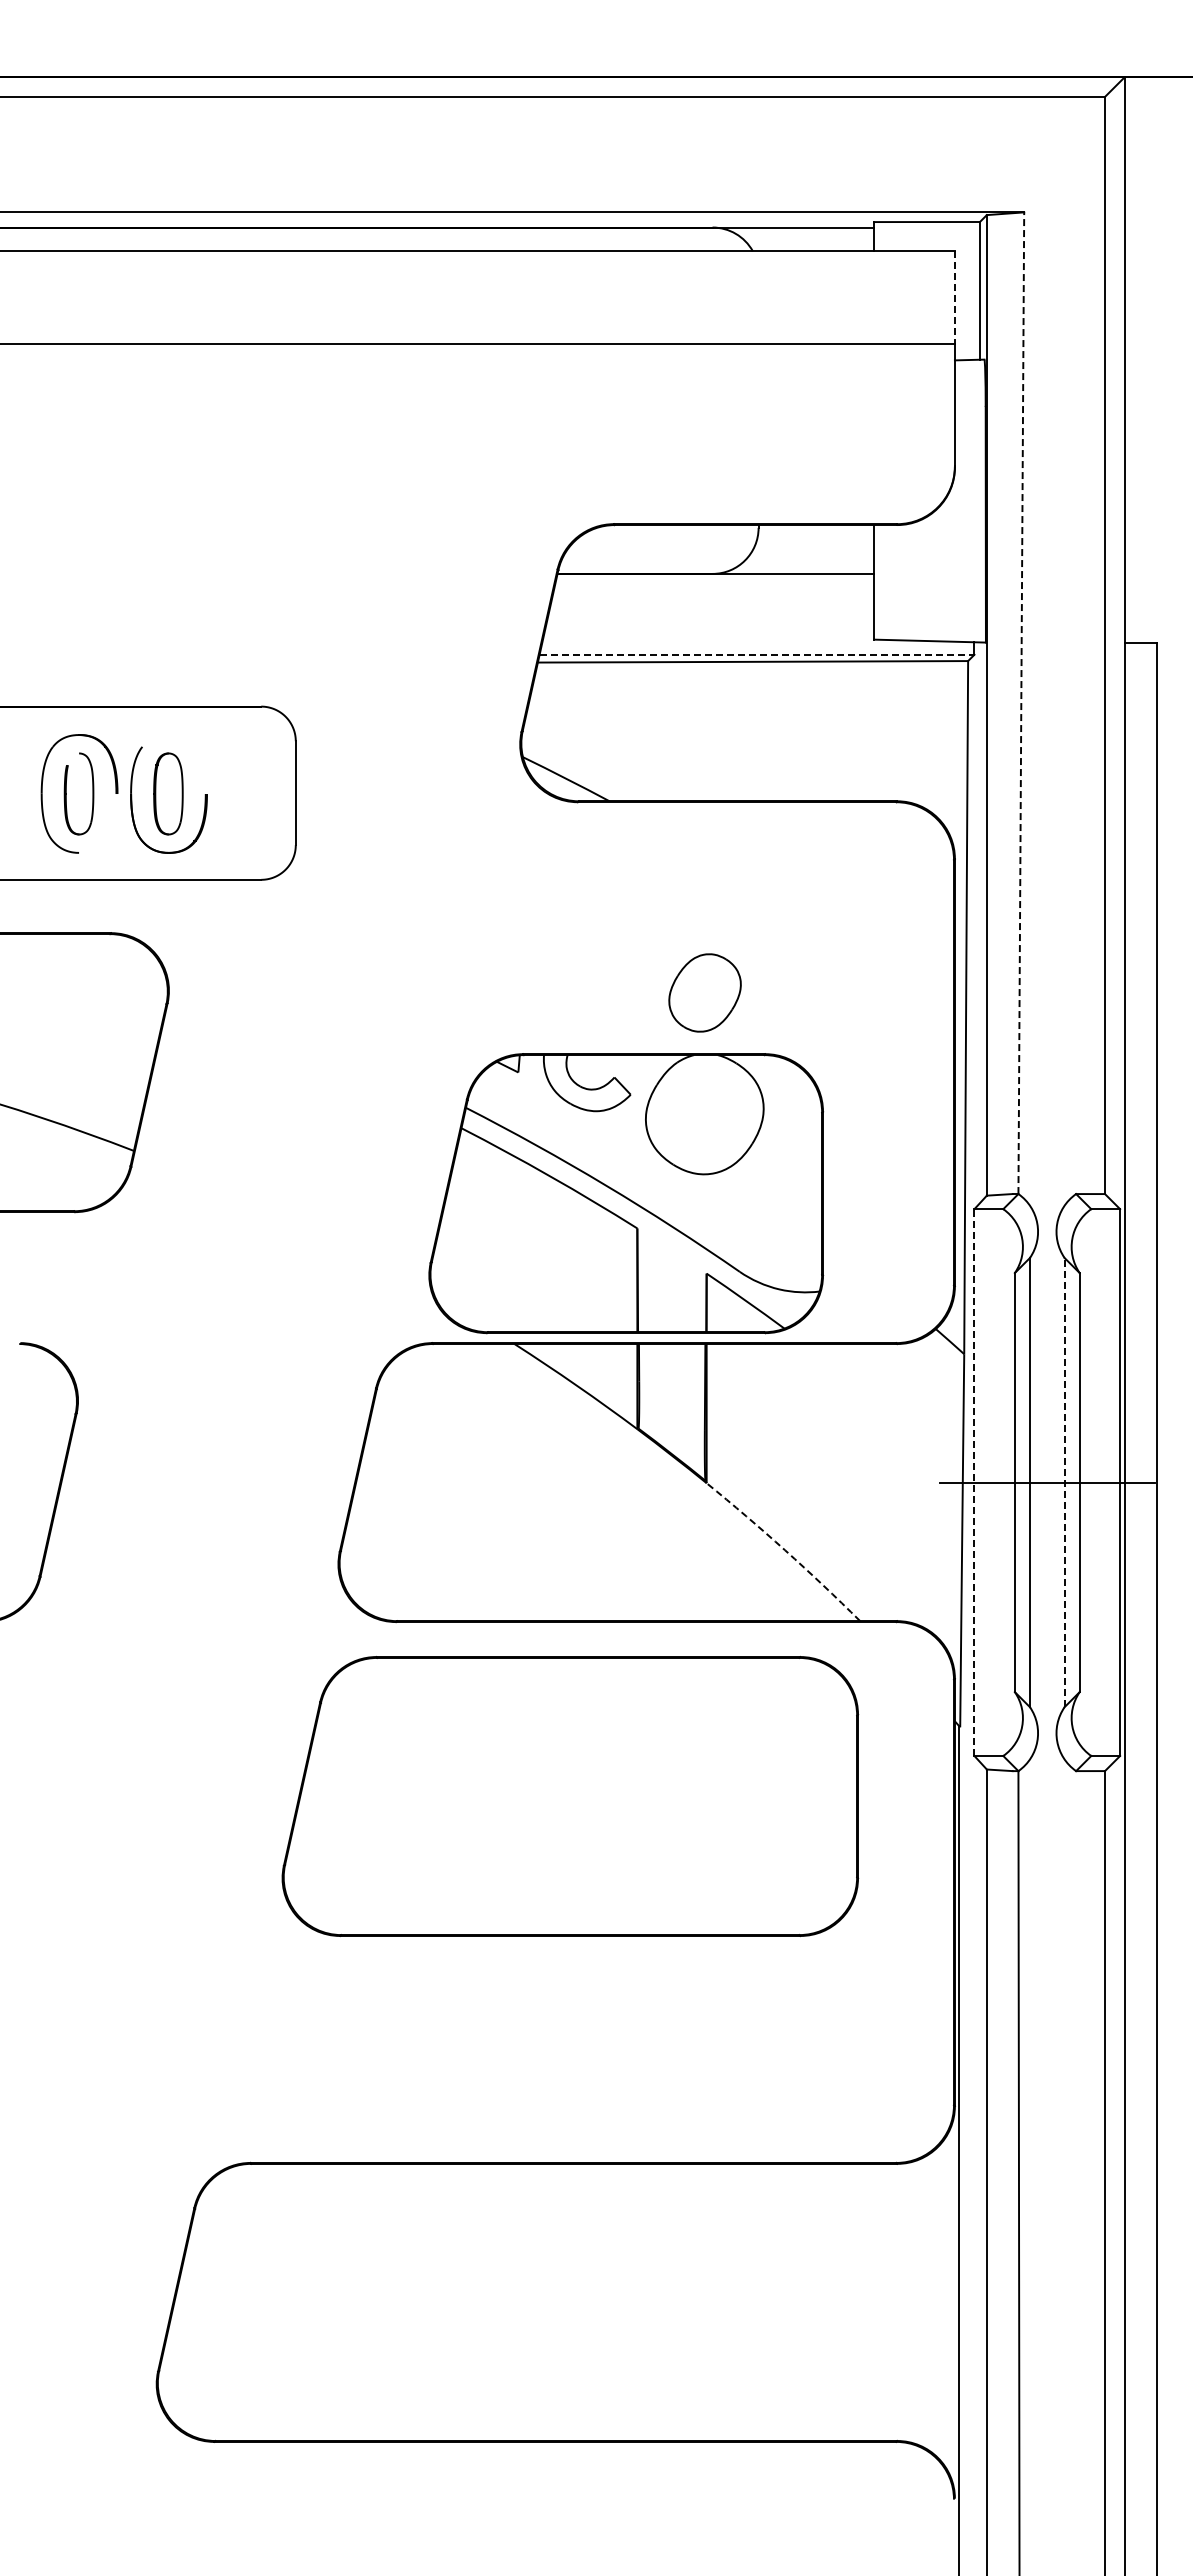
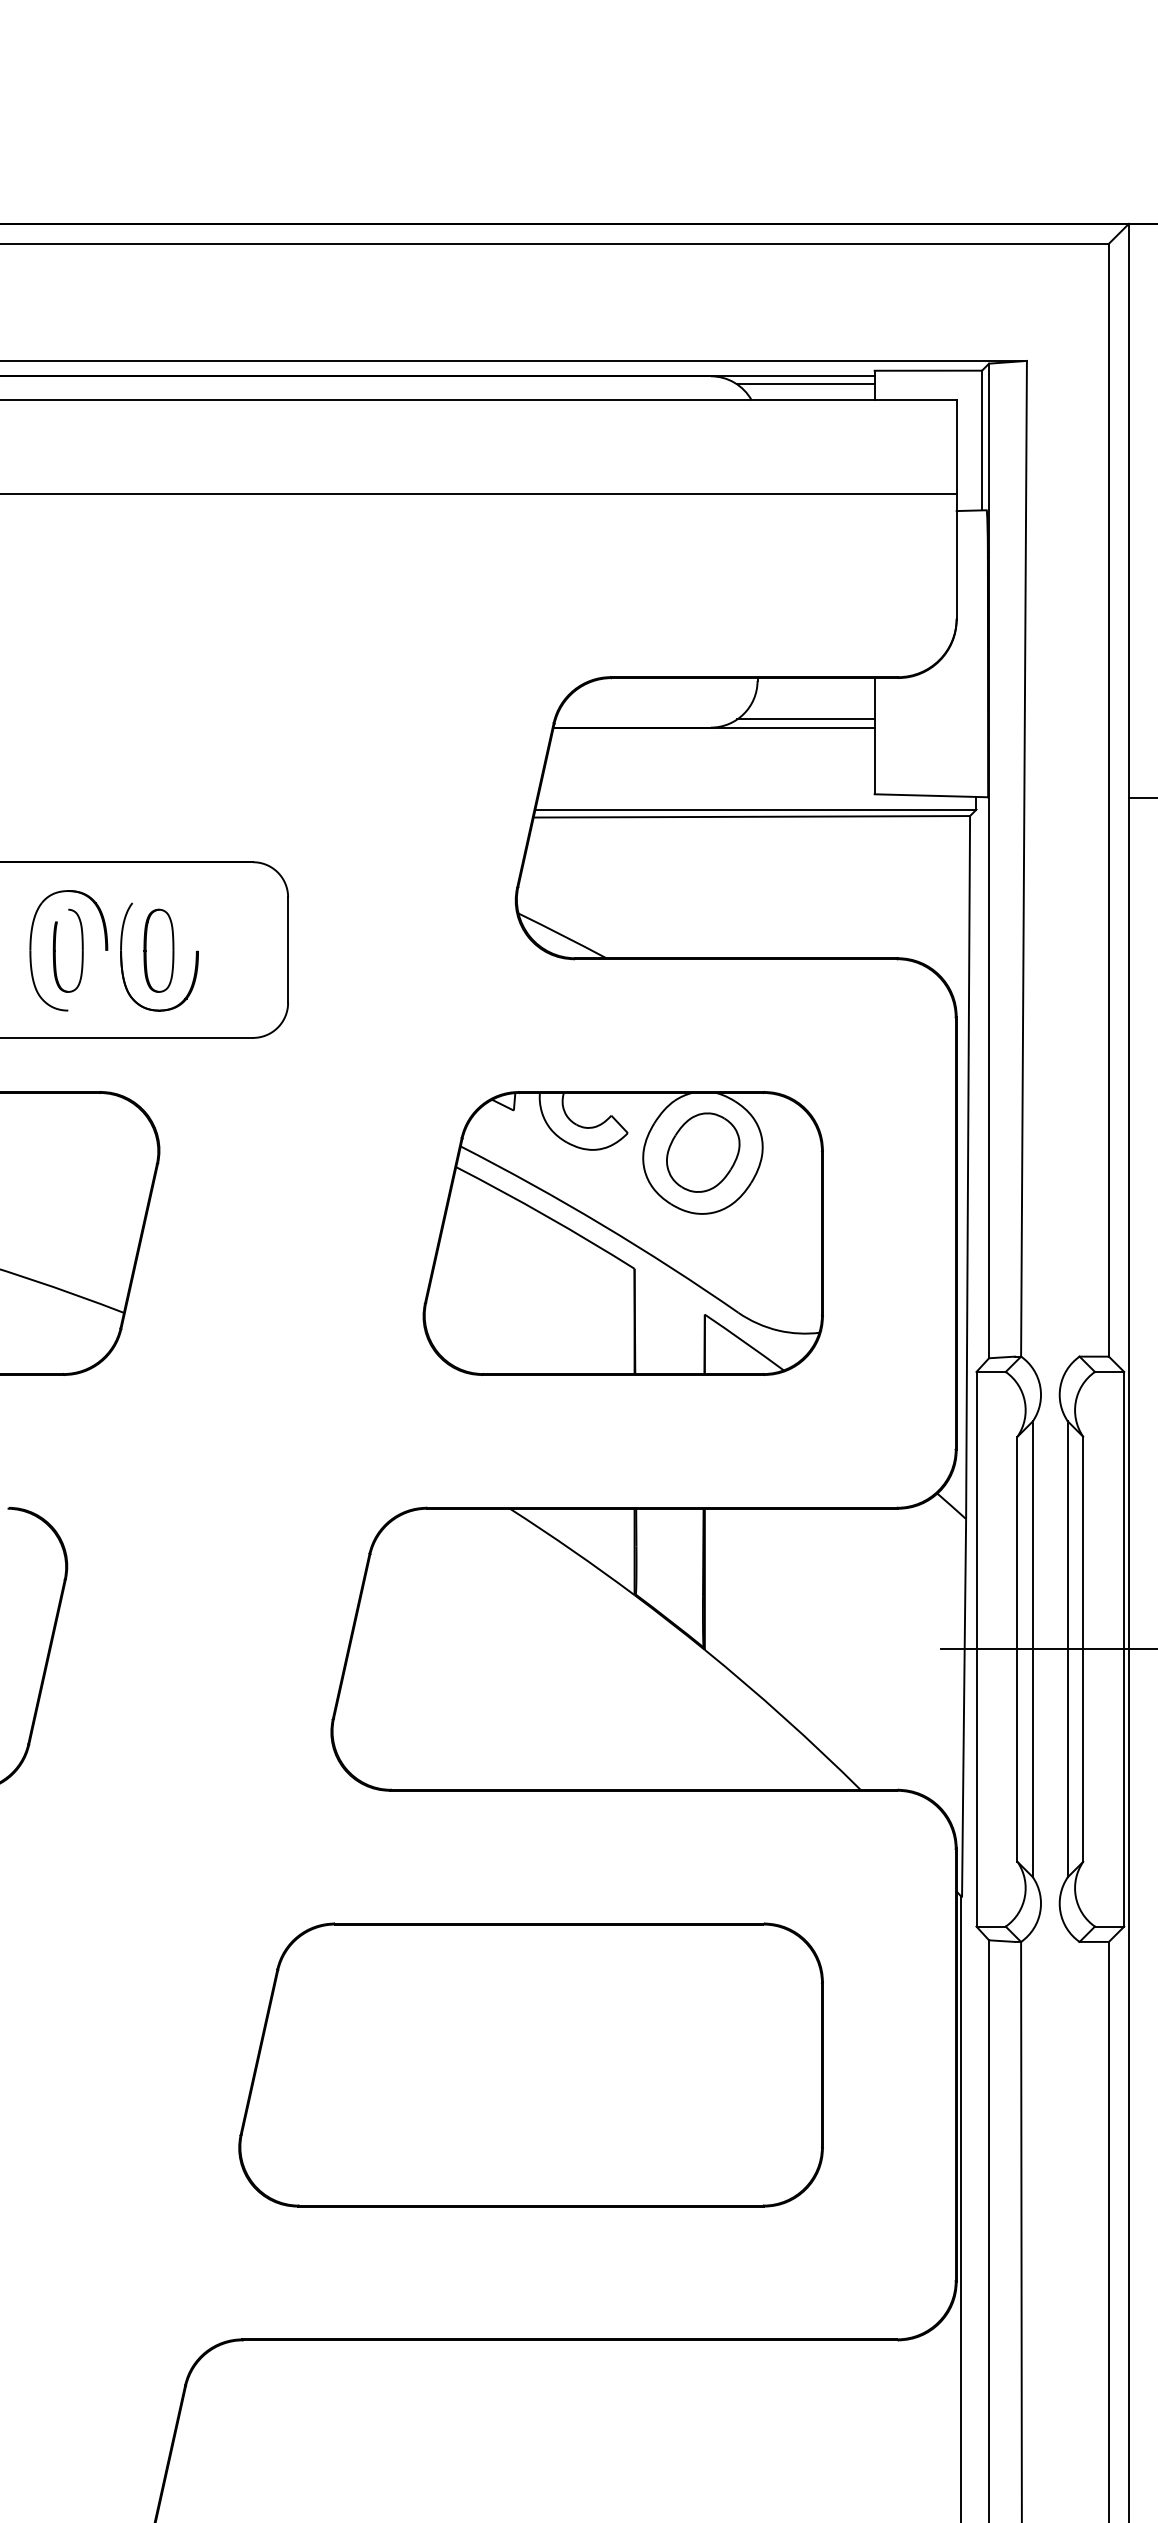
line: (806, 235) -> (806, 384), added
line: (954, 297) -> (956, 447), dashed -> solid
line: (806, 565) -> (806, 719), added
line: (757, 654) -> (756, 809), dashed -> solid
line: (1021, 703) -> (1024, 859), dashed -> solid
part: (626, 1193) -> (623, 1233), moved
line: (974, 1482) -> (976, 1649), dashed -> solid
line: (1064, 1482) -> (1067, 1649), dashed -> solid
arc: (785, 1550) -> (784, 1718), dashed -> solid
part: (570, 1796) -> (531, 2065), moved

